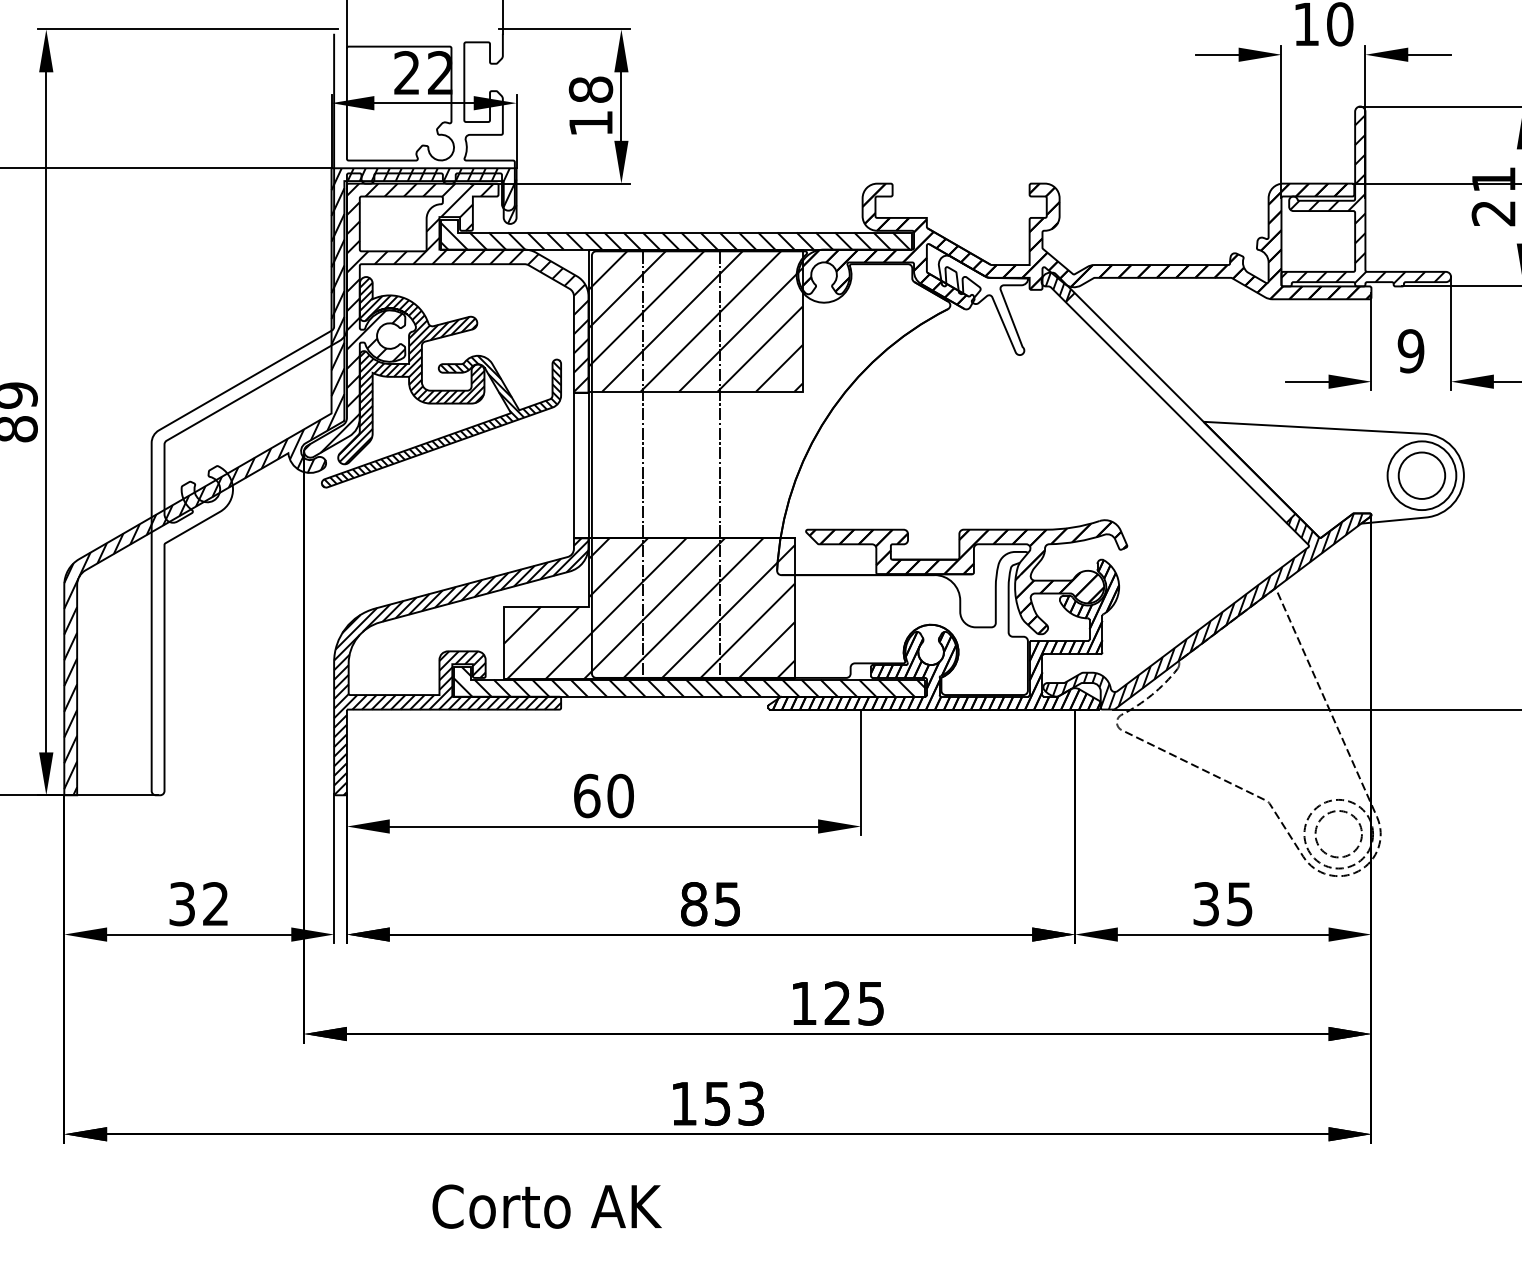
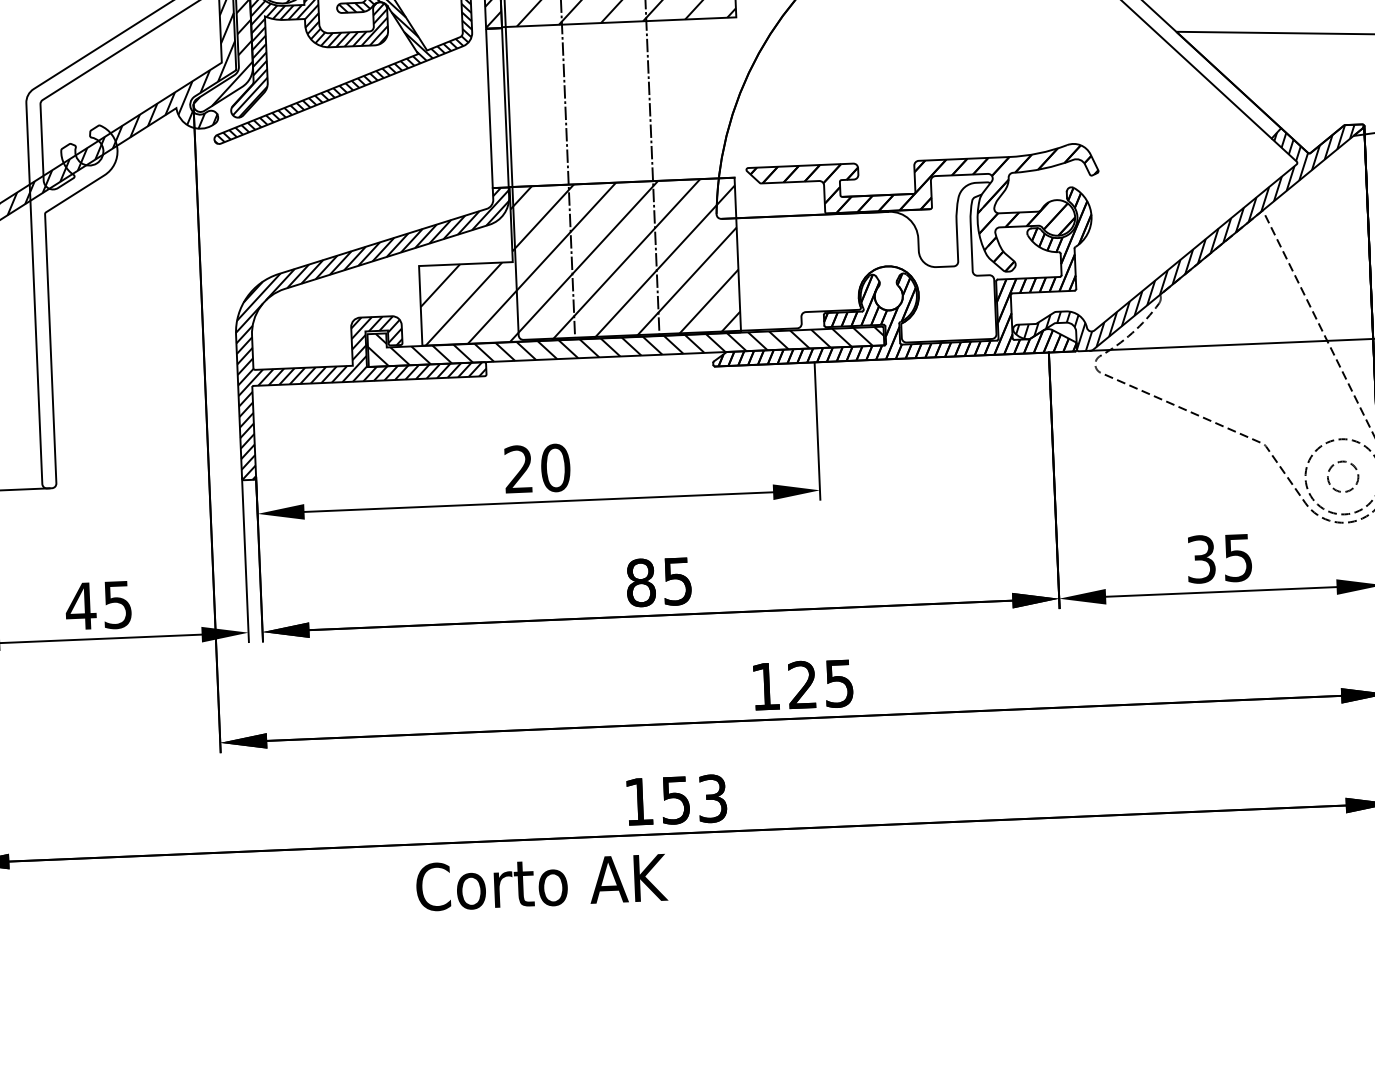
text: (587, 795) -> (519, 468), 60 -> 20
circle: (1338, 833) -> (1342, 476), size x0.6
text: (198, 904) -> (98, 606), 32 -> 45
text: (546, 1206) -> (541, 882), moved

